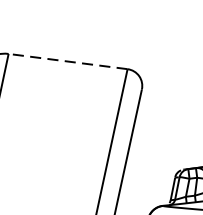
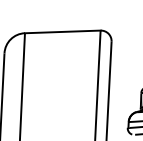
line: (67, 60) -> (62, 31), dashed -> solid

